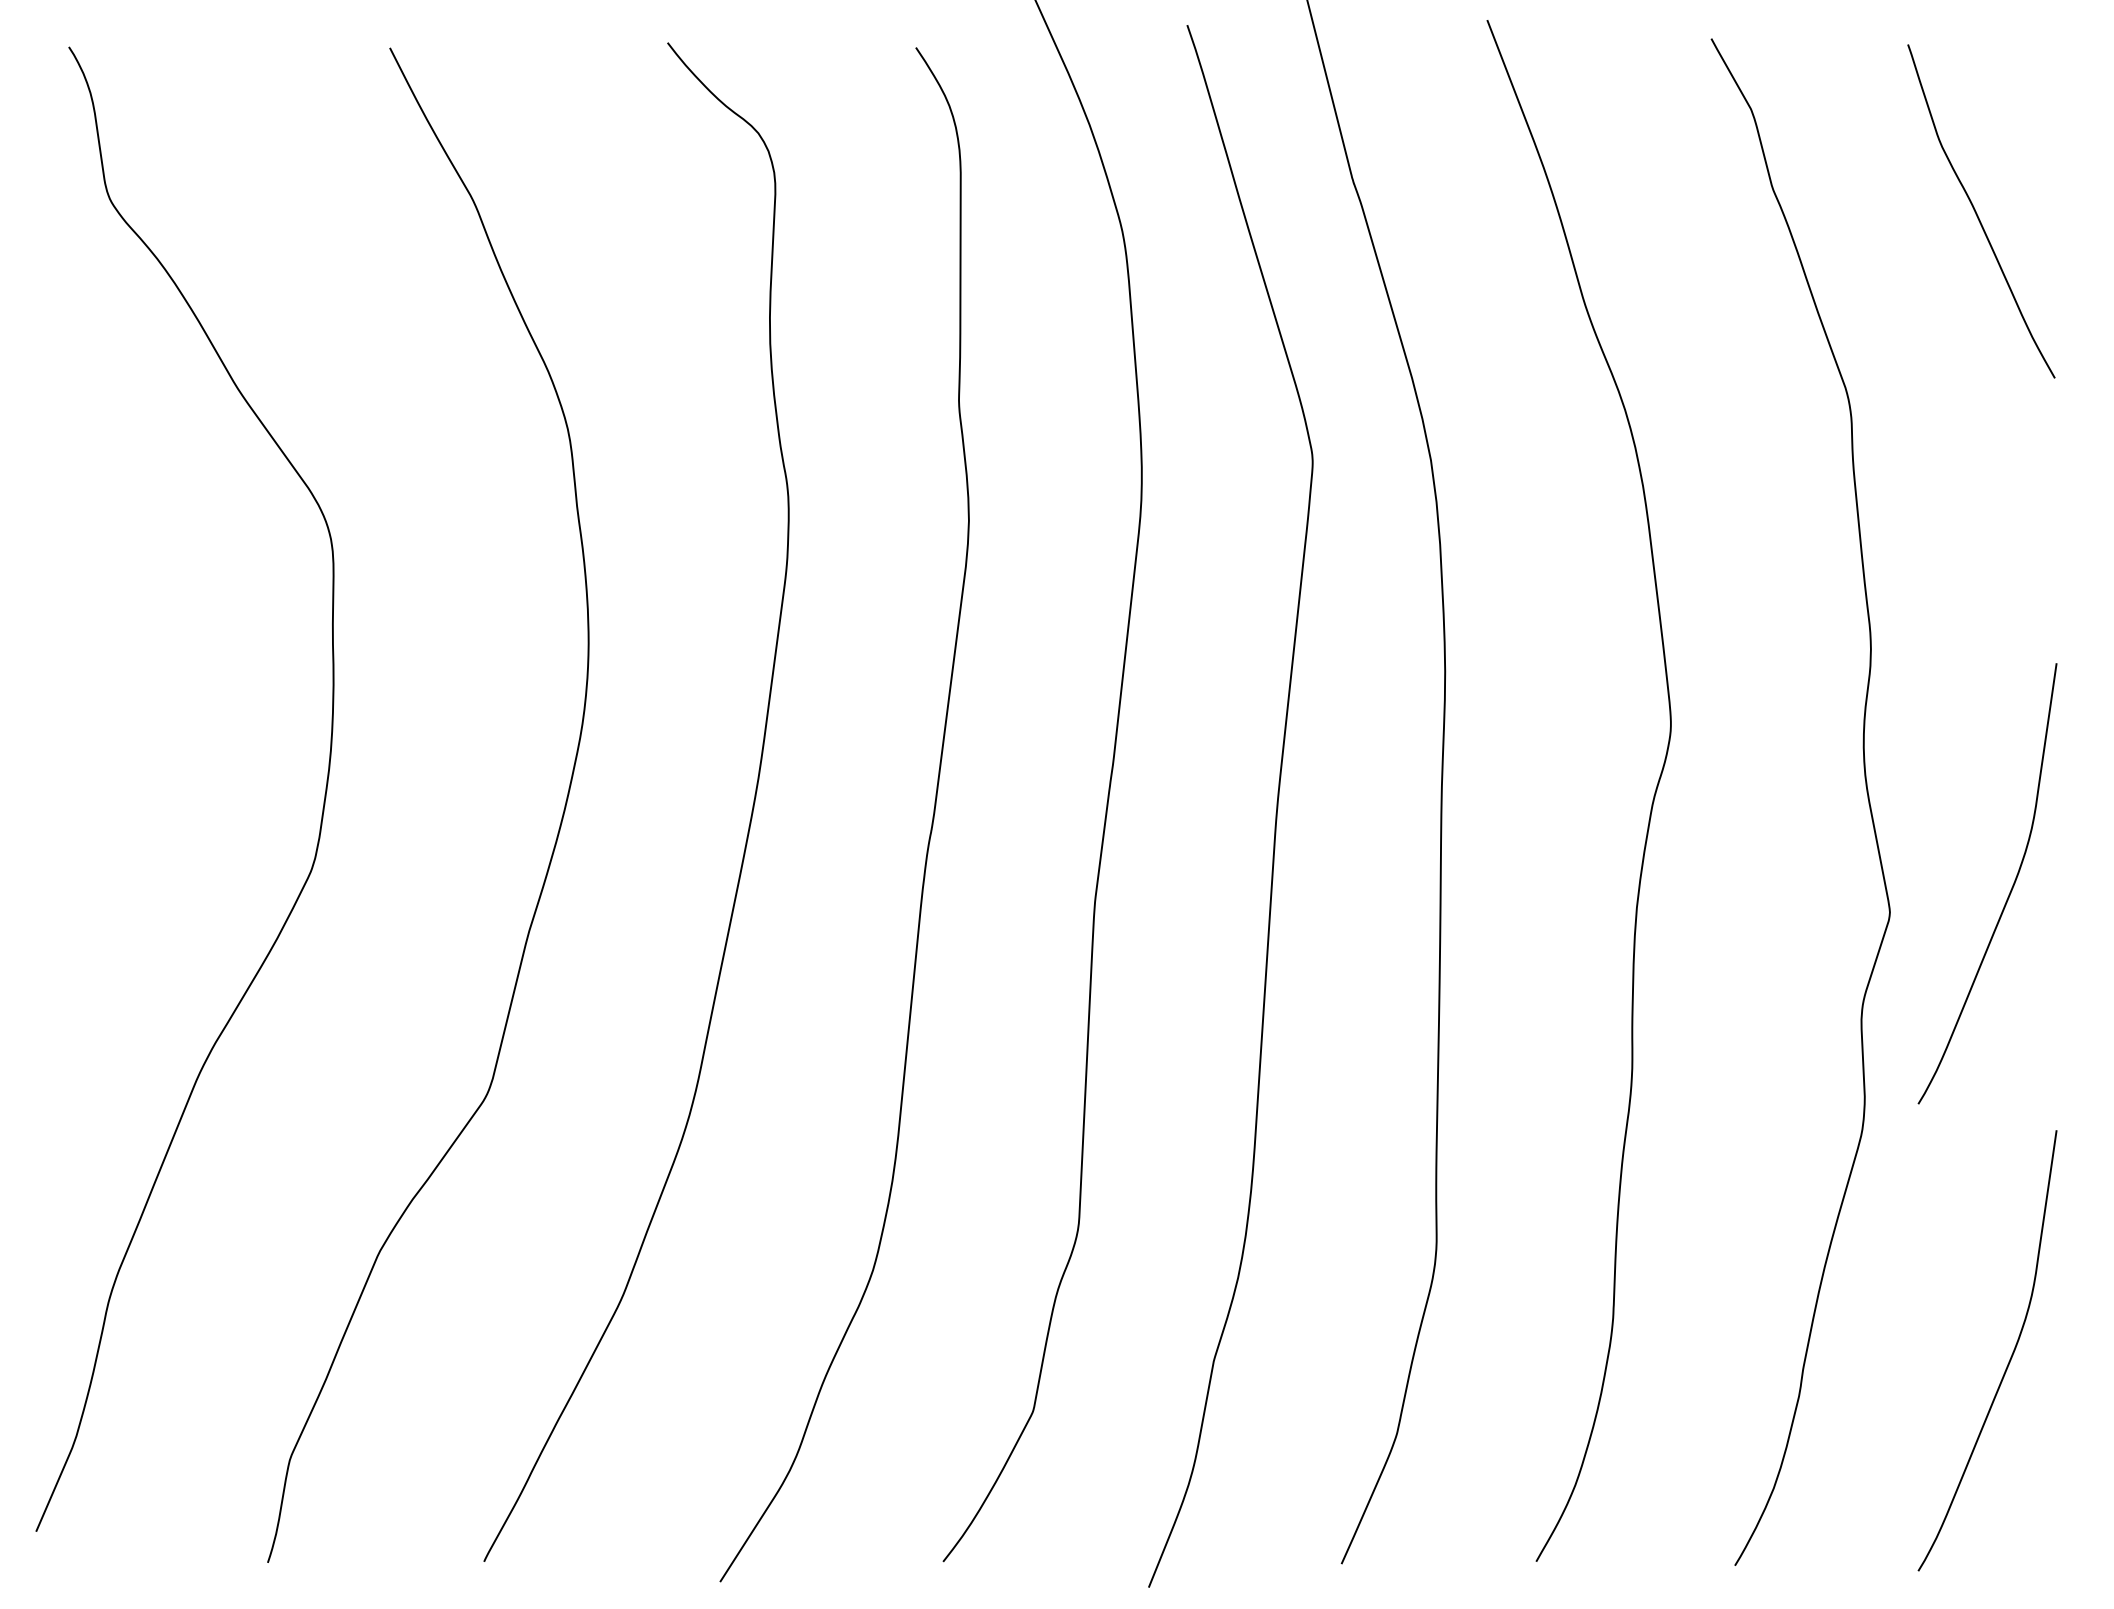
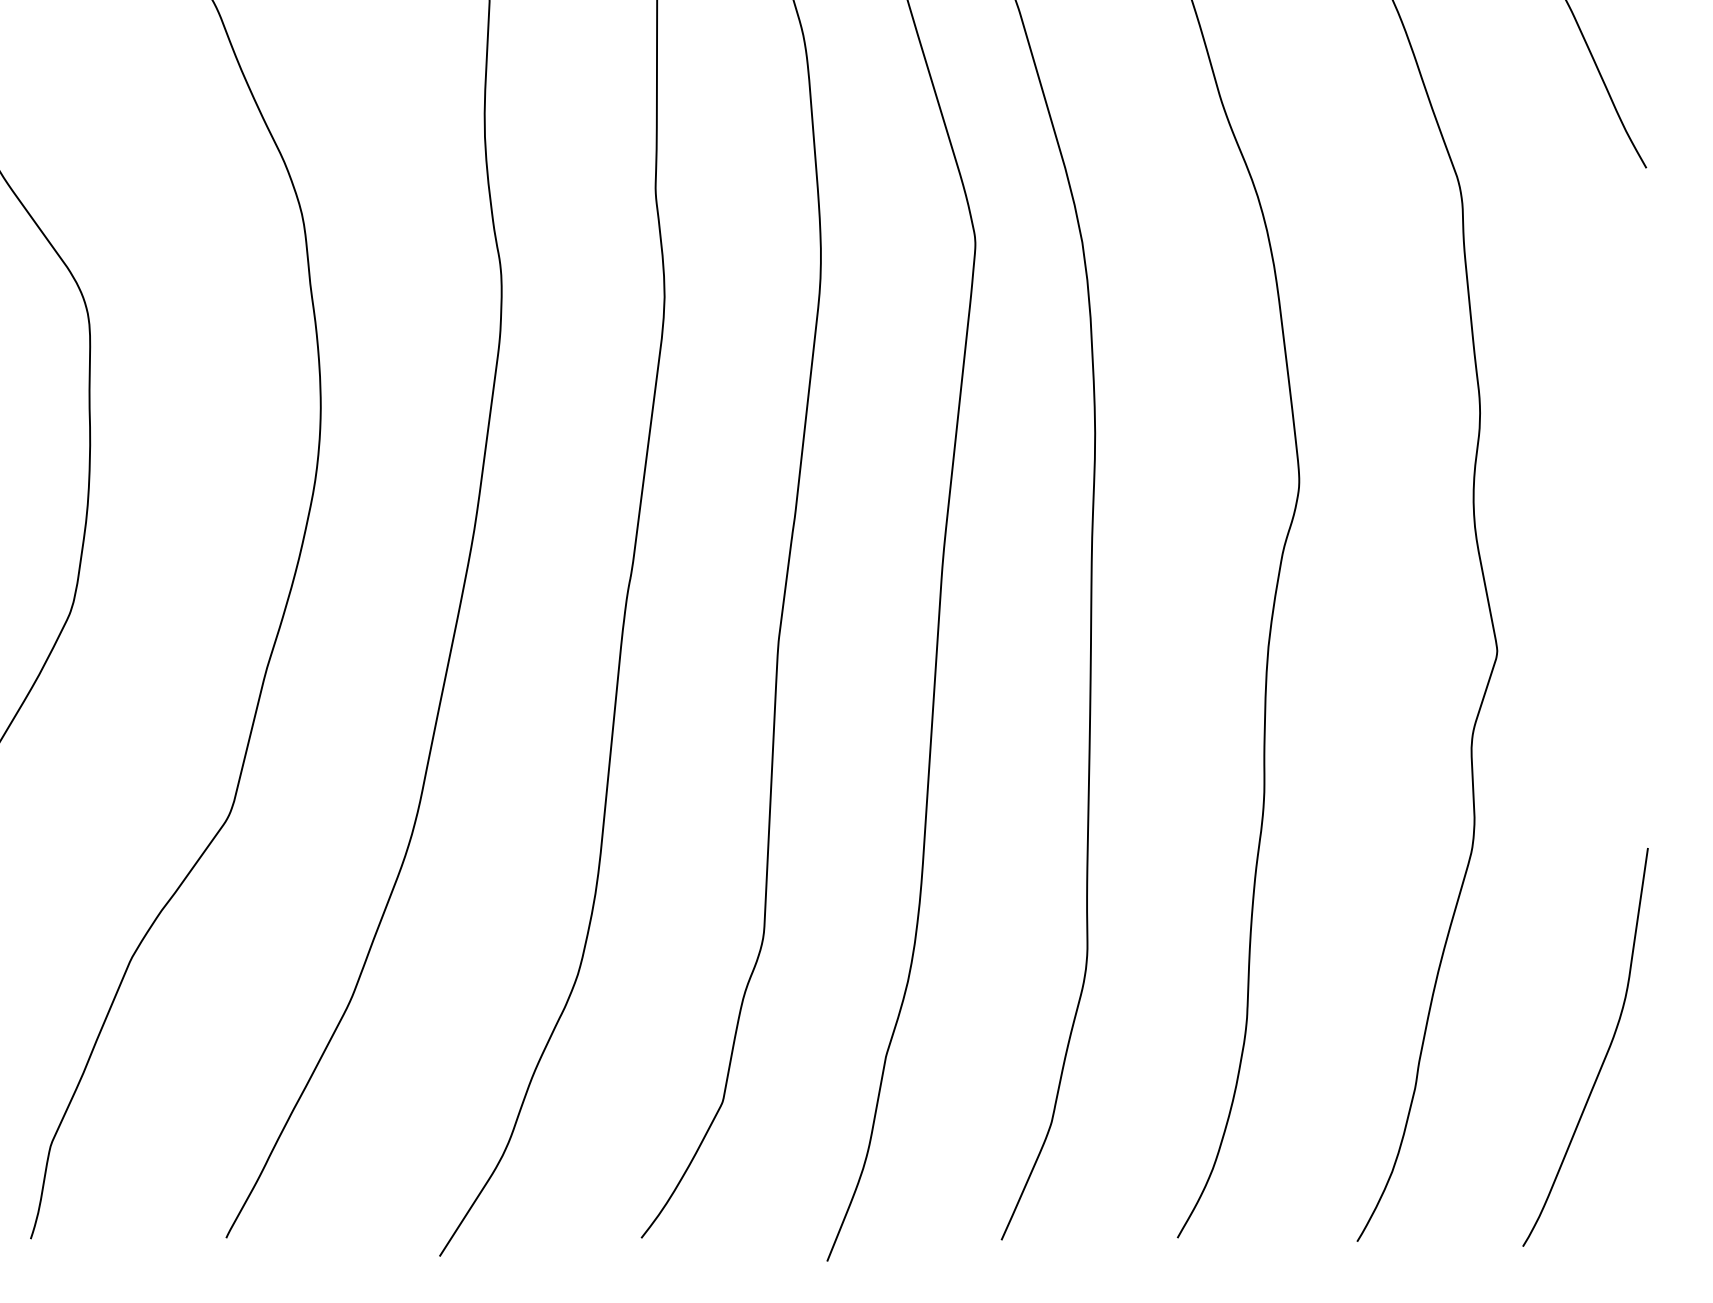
curve: (2008, 894) -> (1604, 634), removed

